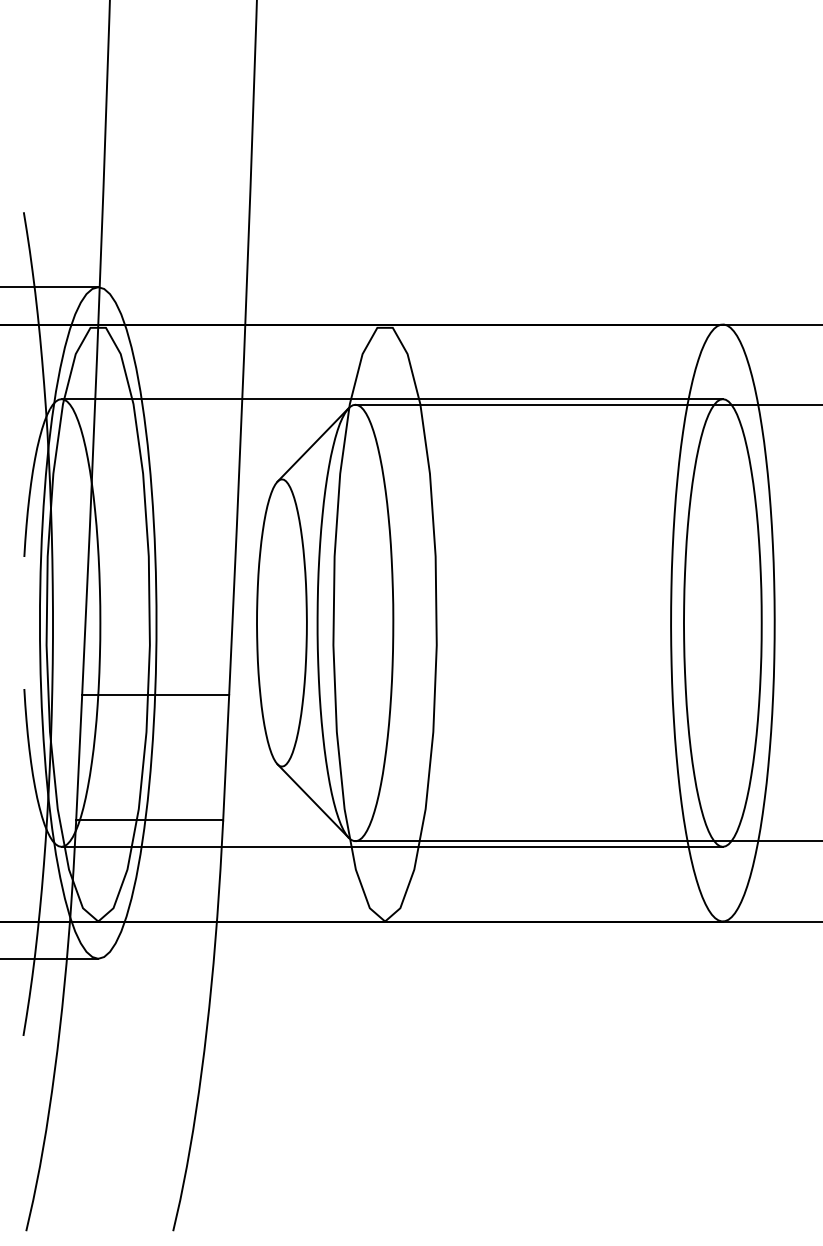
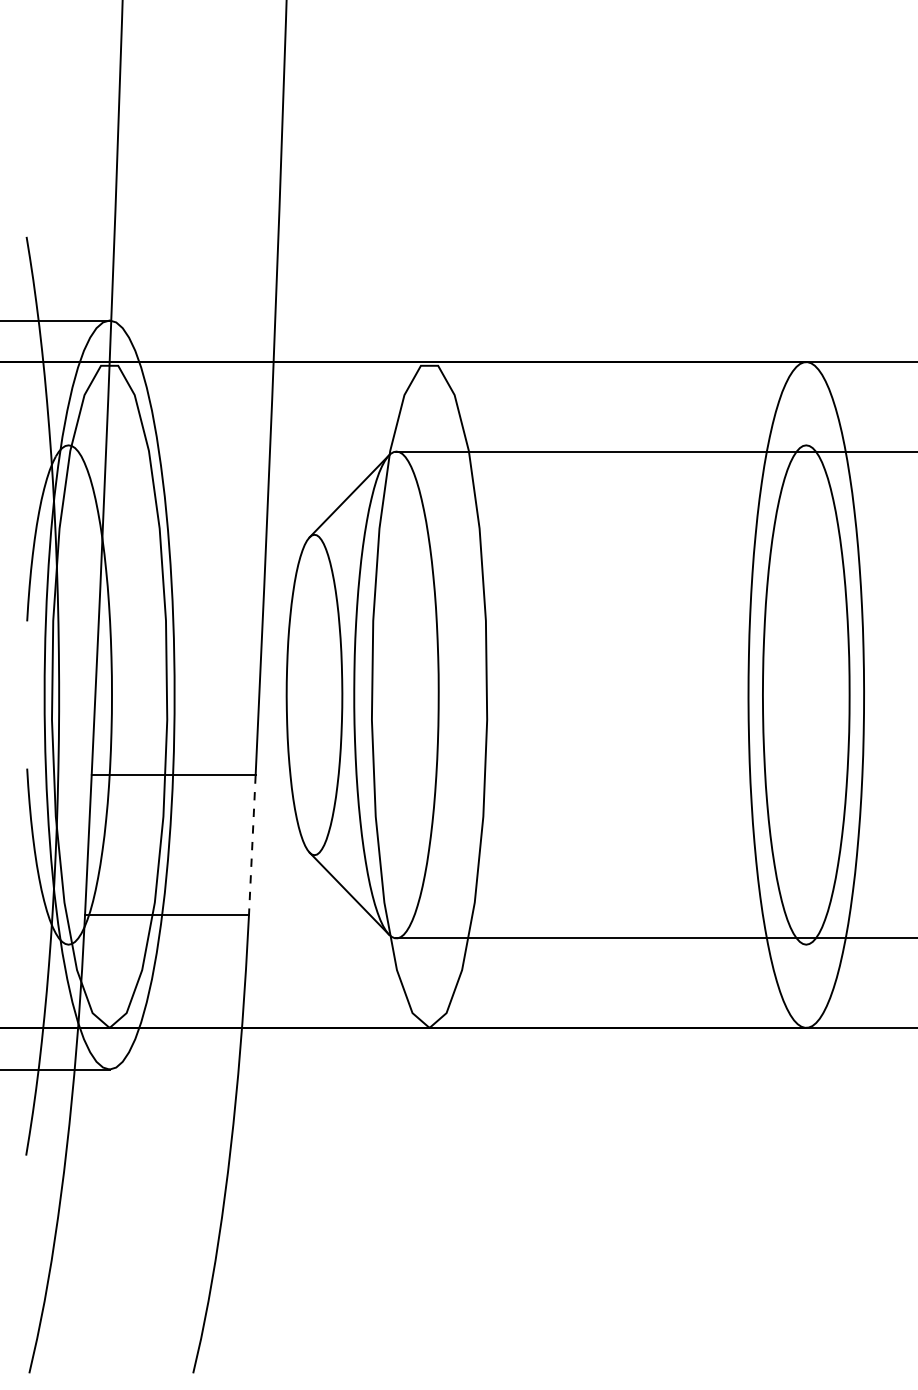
line: (392, 399) -> (437, 445), removed
line: (226, 757) -> (252, 845), solid -> dashed
line: (392, 846) -> (437, 944), removed

